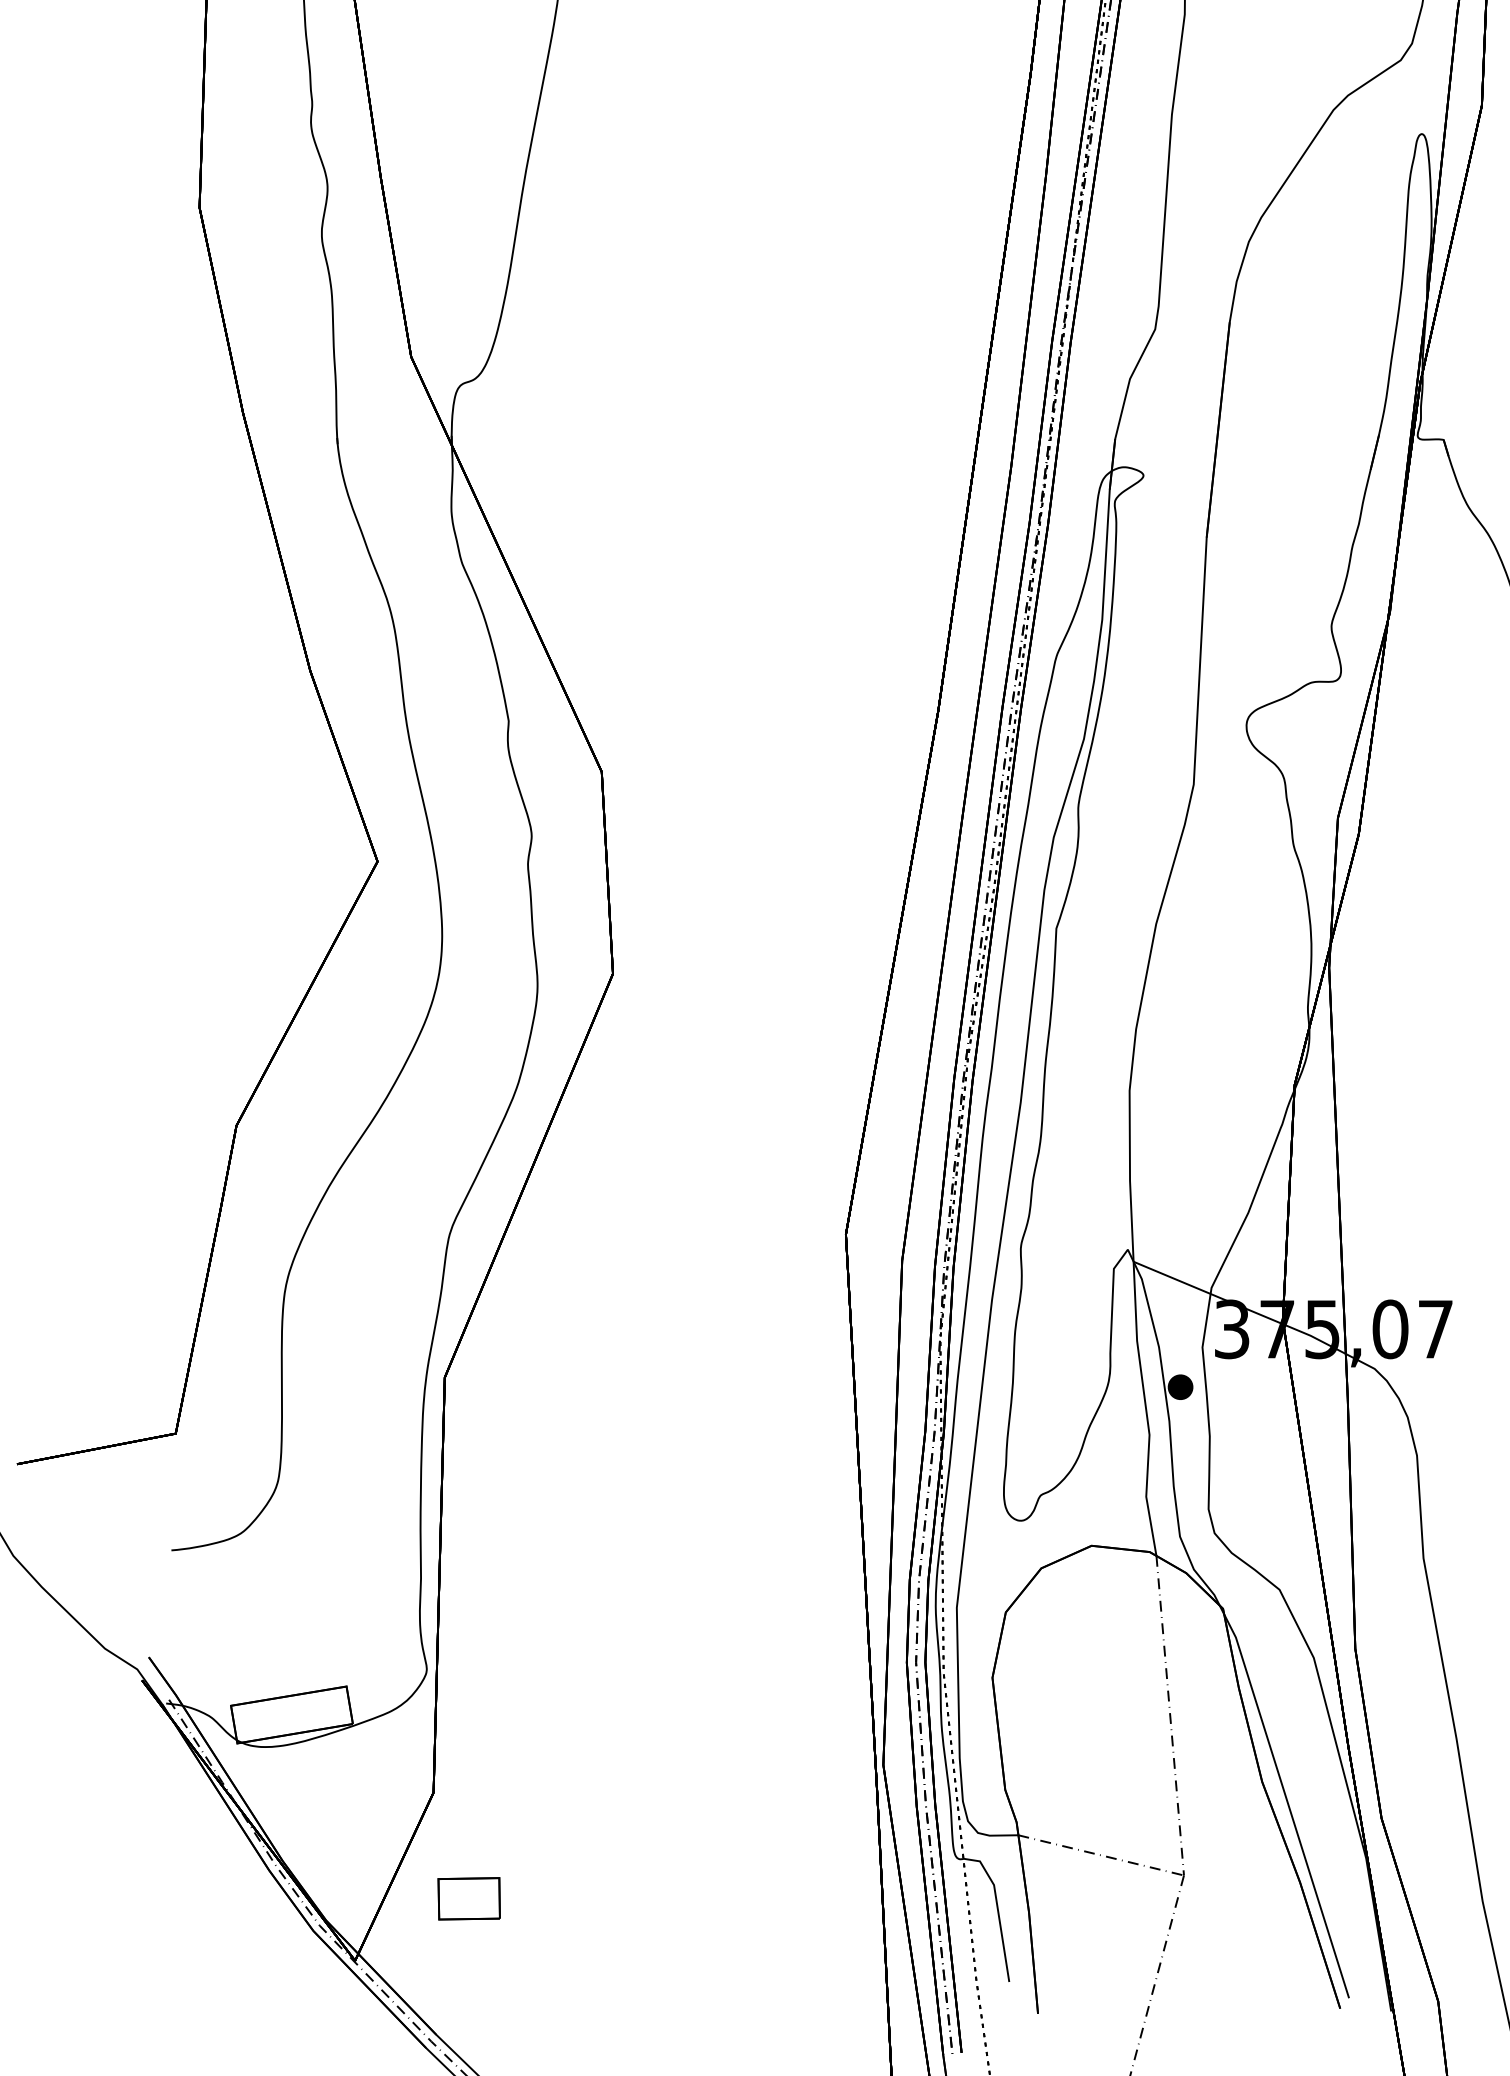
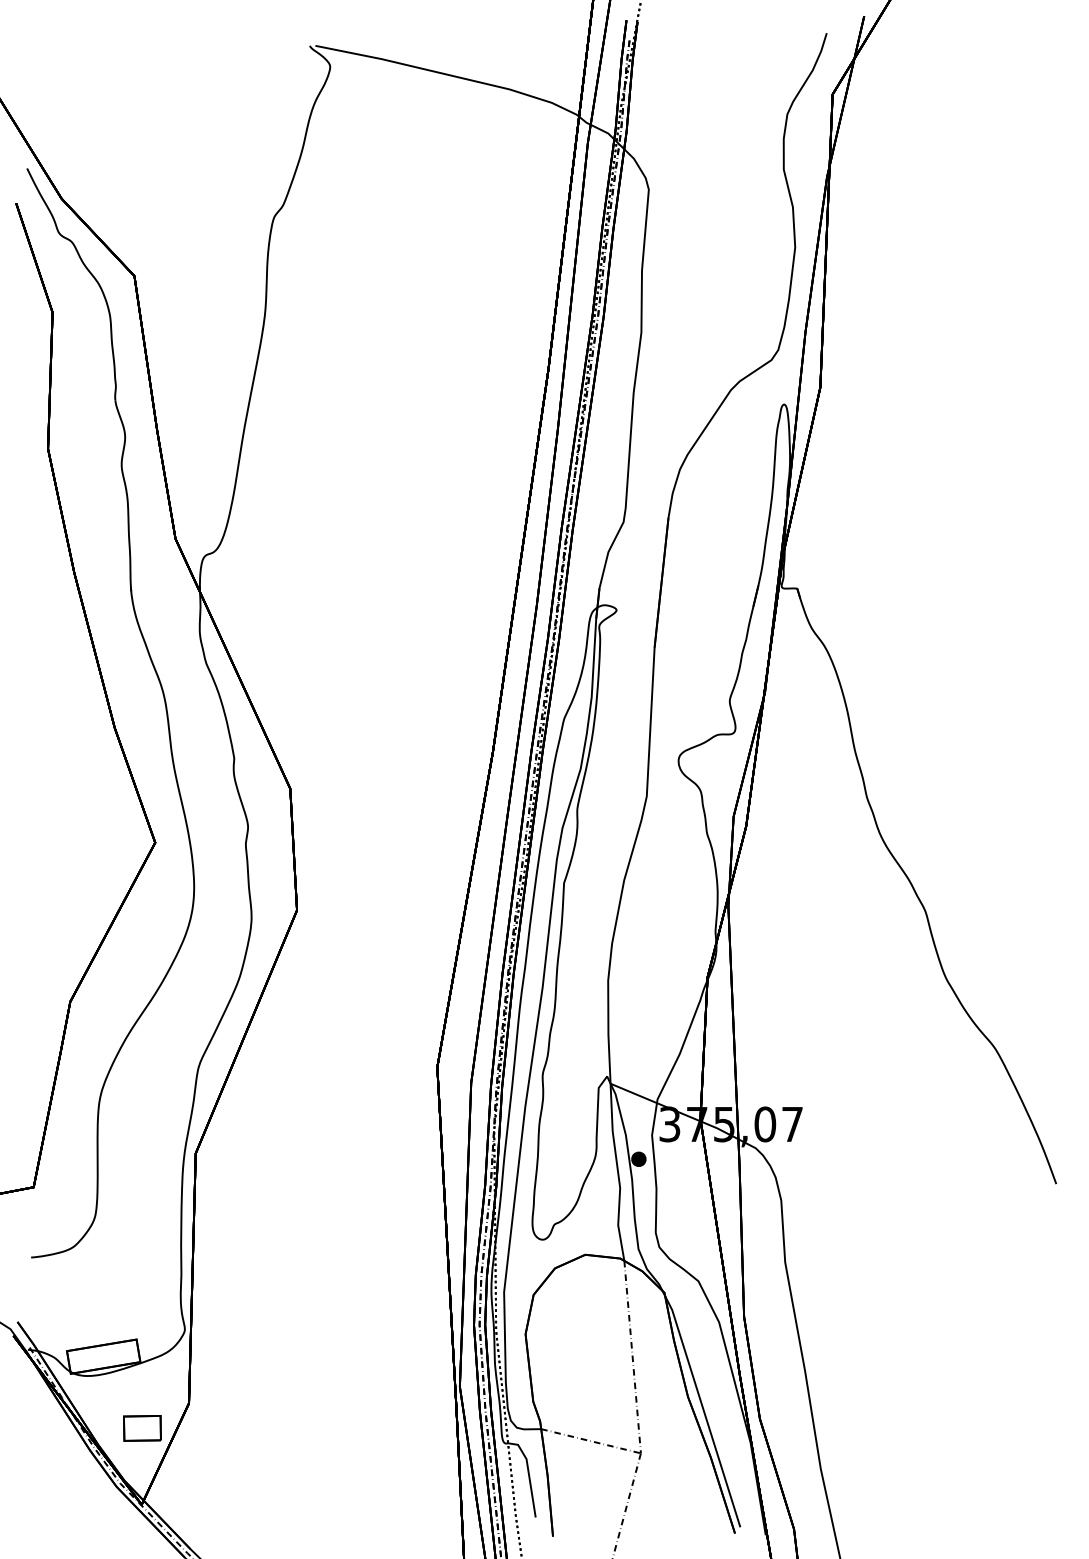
part: (469, 1898) -> (142, 1428), moved

